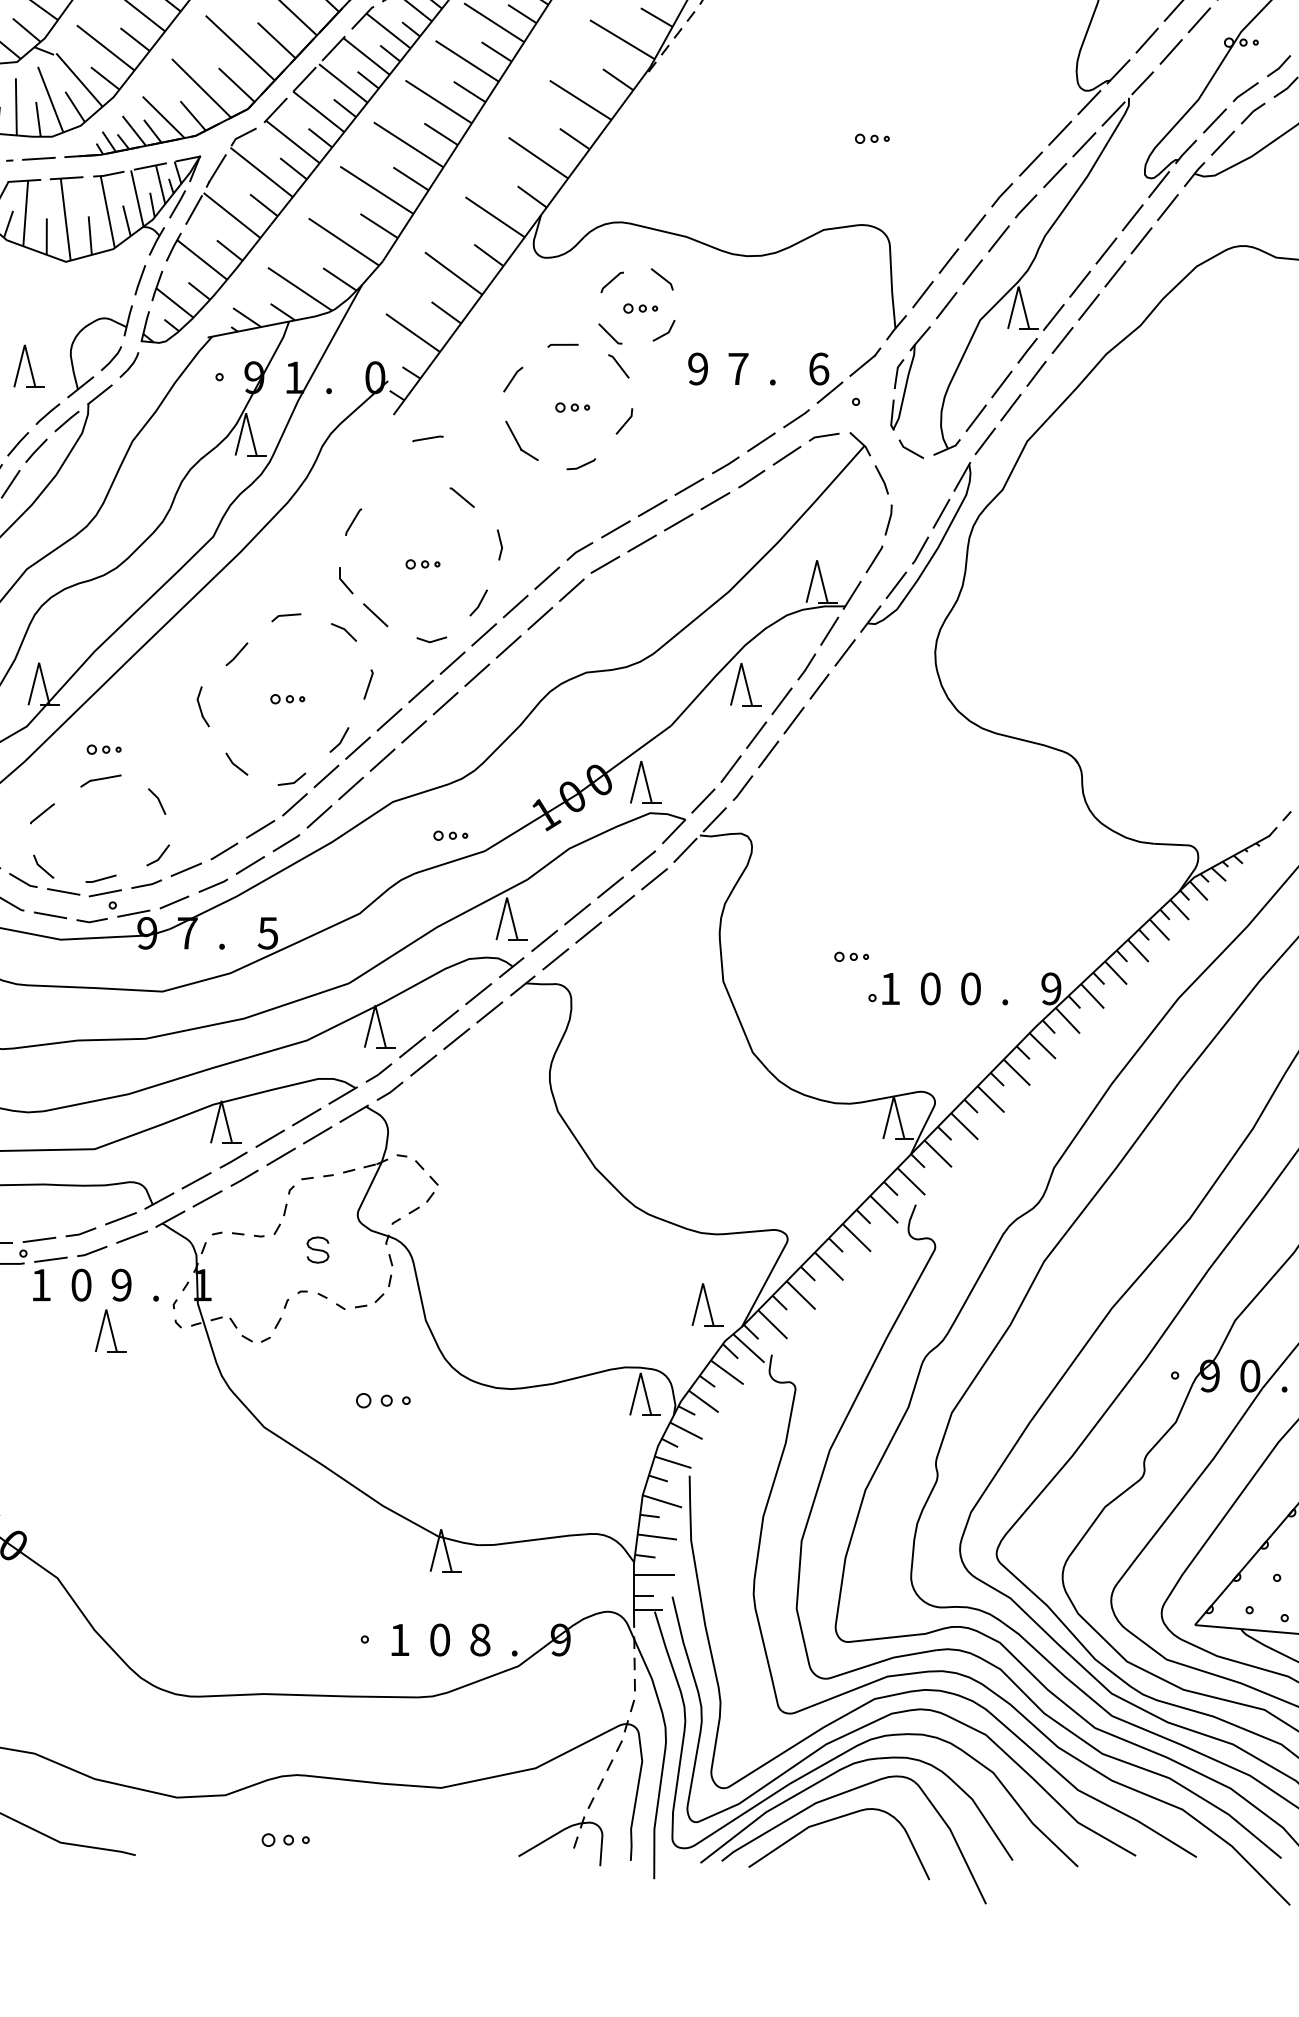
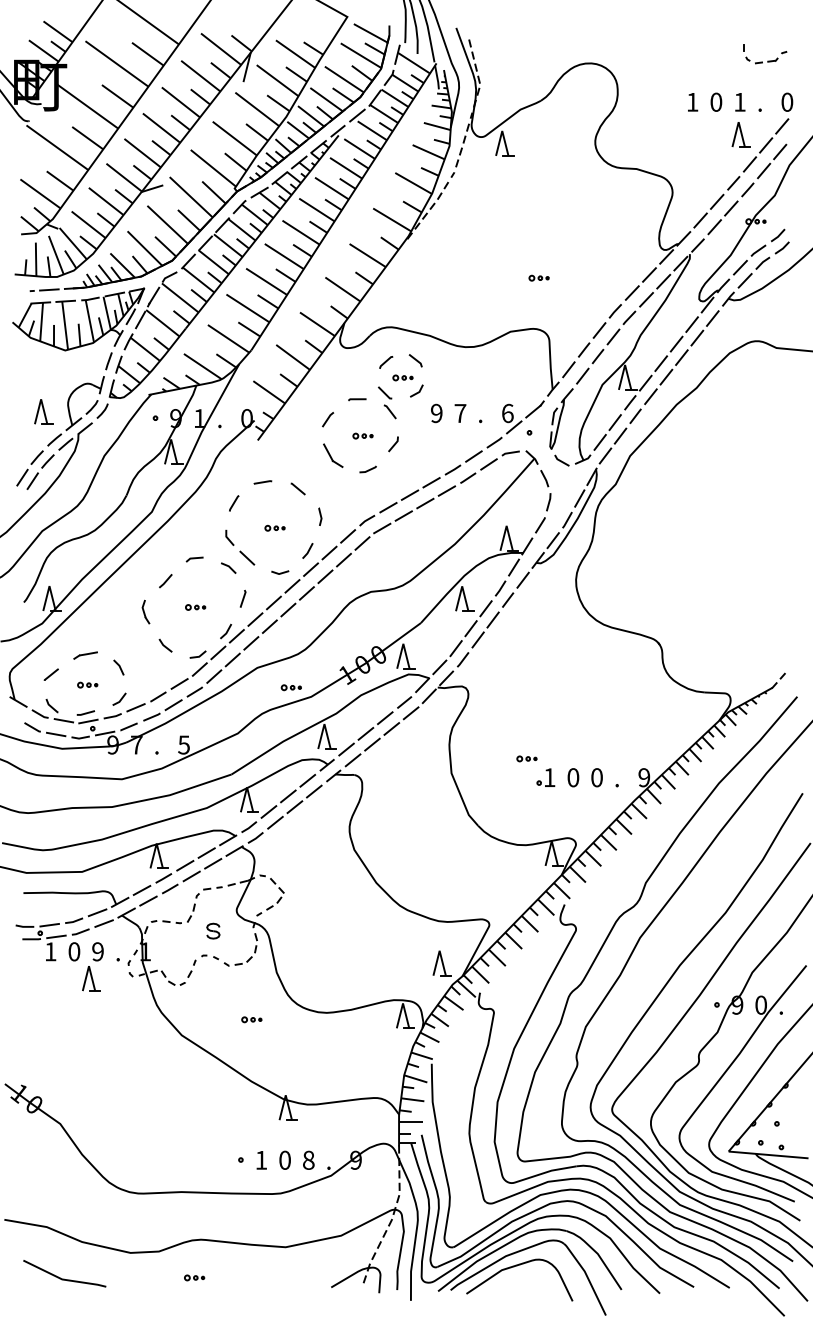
line: (427, 438) -> (262, 482), moved
part: (103, 748) -> (87, 684), moved
part: (382, 1400) -> (251, 1019), size x0.62
part: (285, 1839) -> (194, 1277), size x0.71

